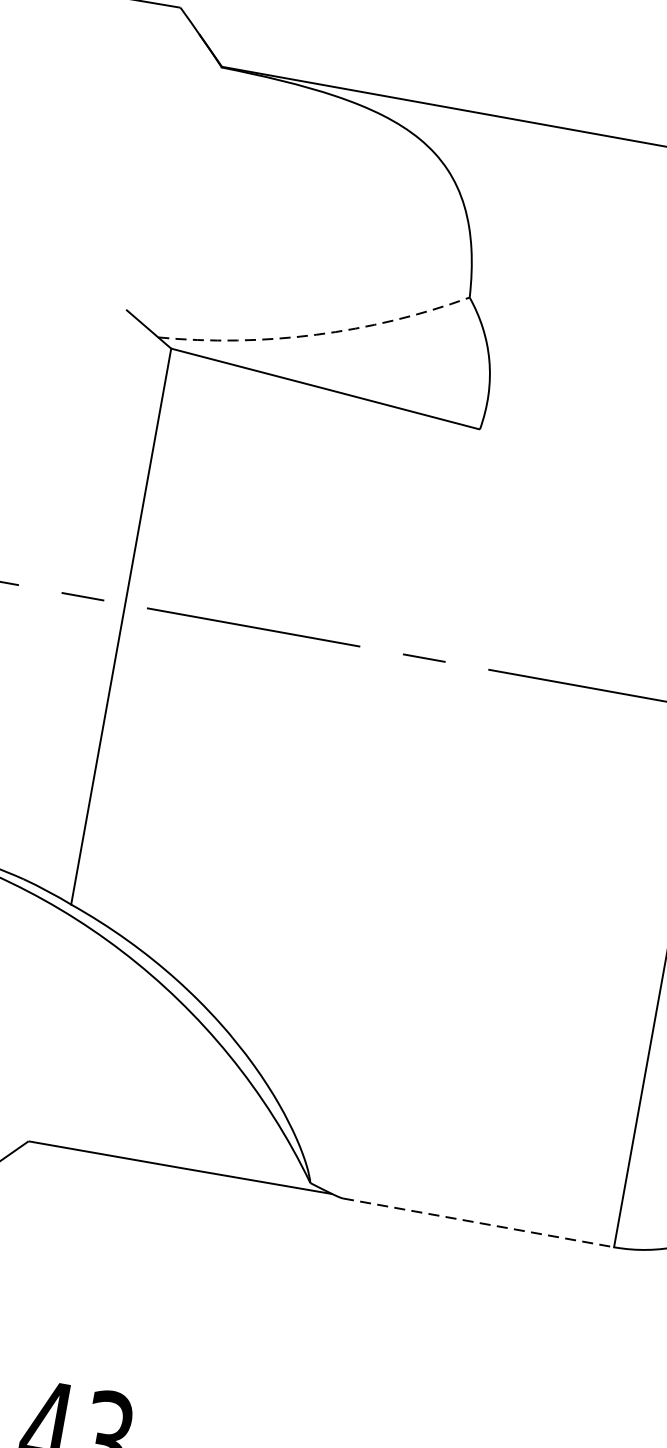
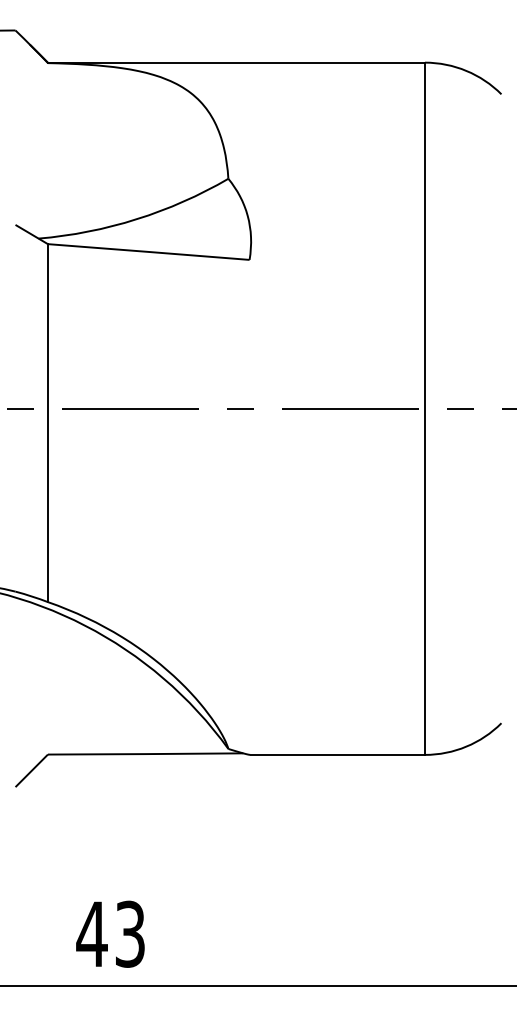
arc: (315, 335) -> (136, 219), dashed -> solid
line: (479, 1222) -> (338, 754), dashed -> solid

